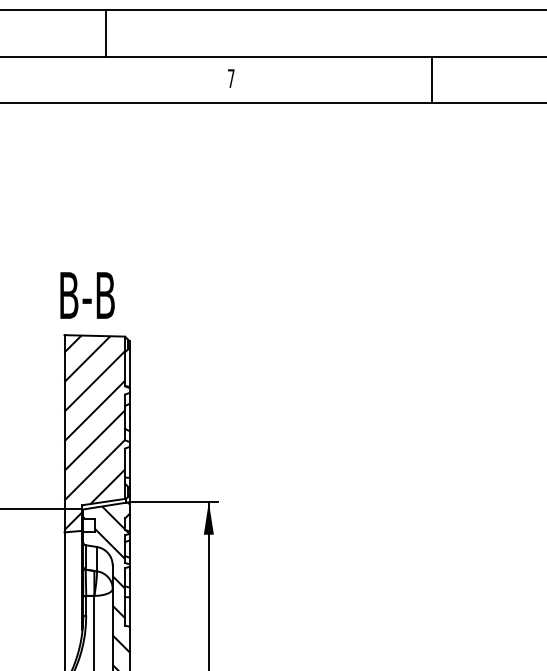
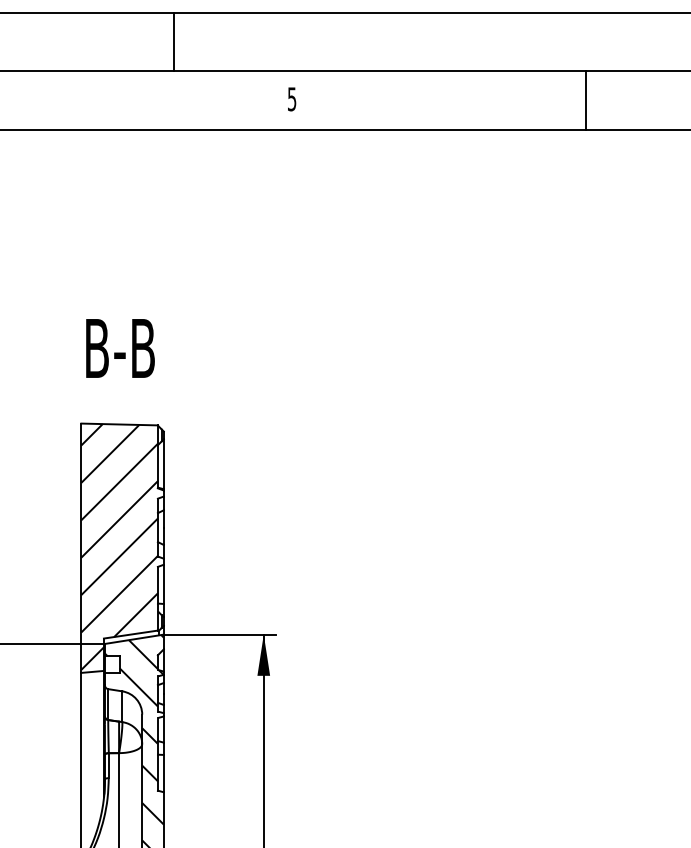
line: (105, 32) -> (173, 41), moved
text: (231, 78) -> (292, 99), 7 -> 5
line: (432, 79) -> (586, 100), moved
text: (87, 295) -> (120, 348), moved

